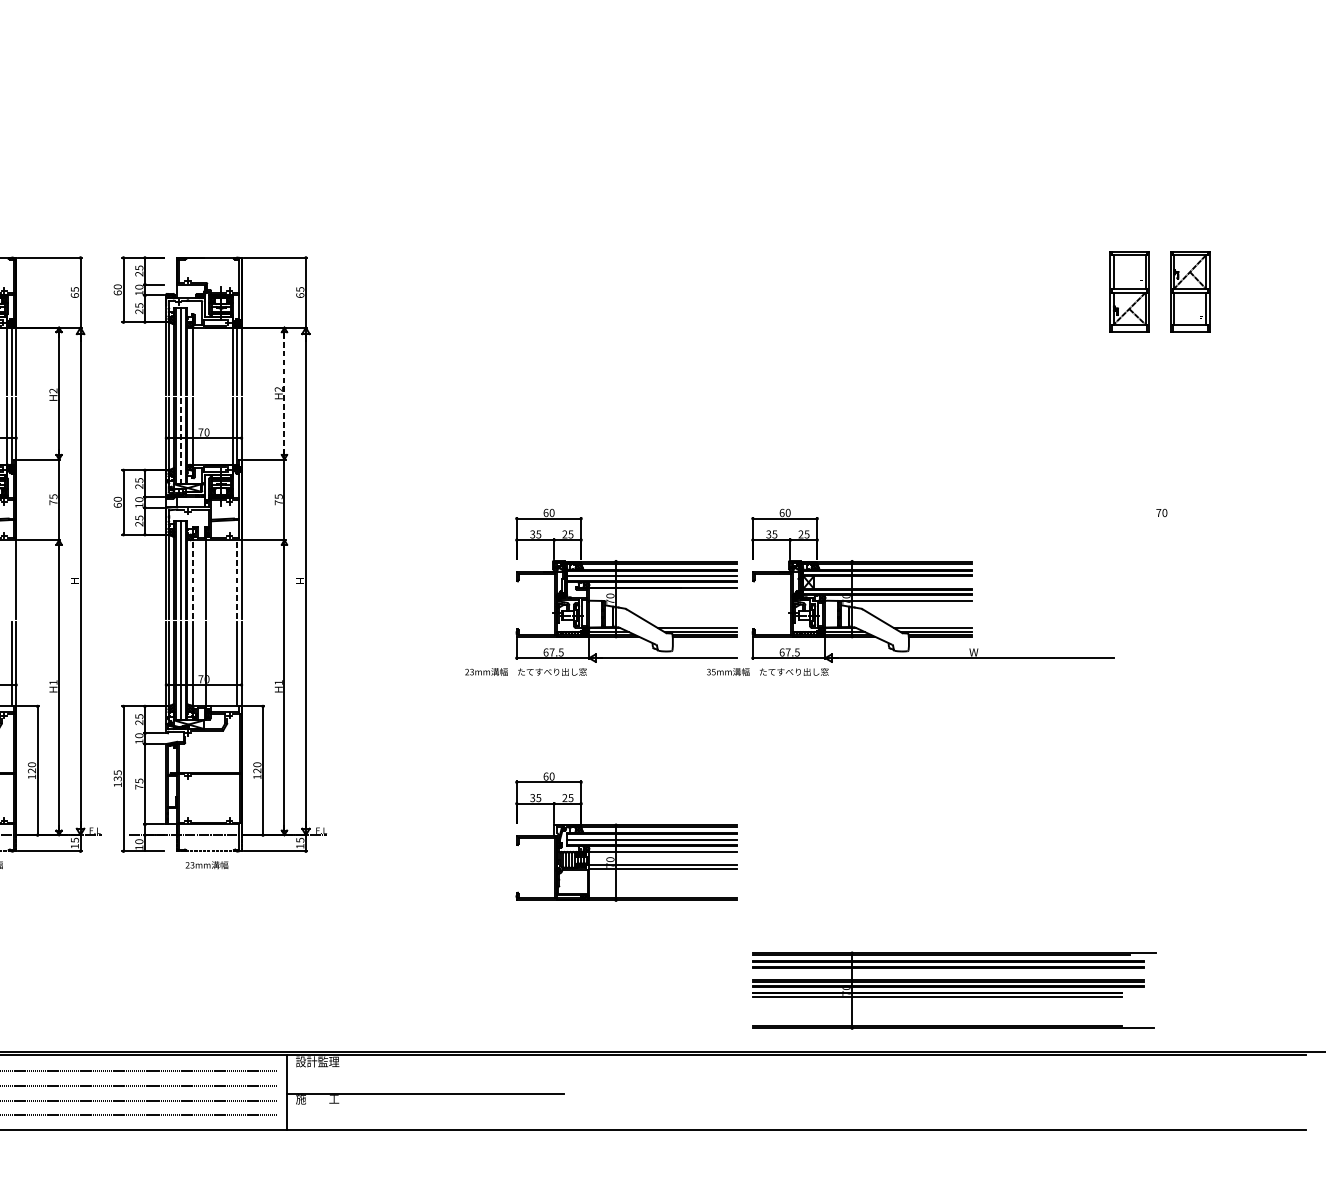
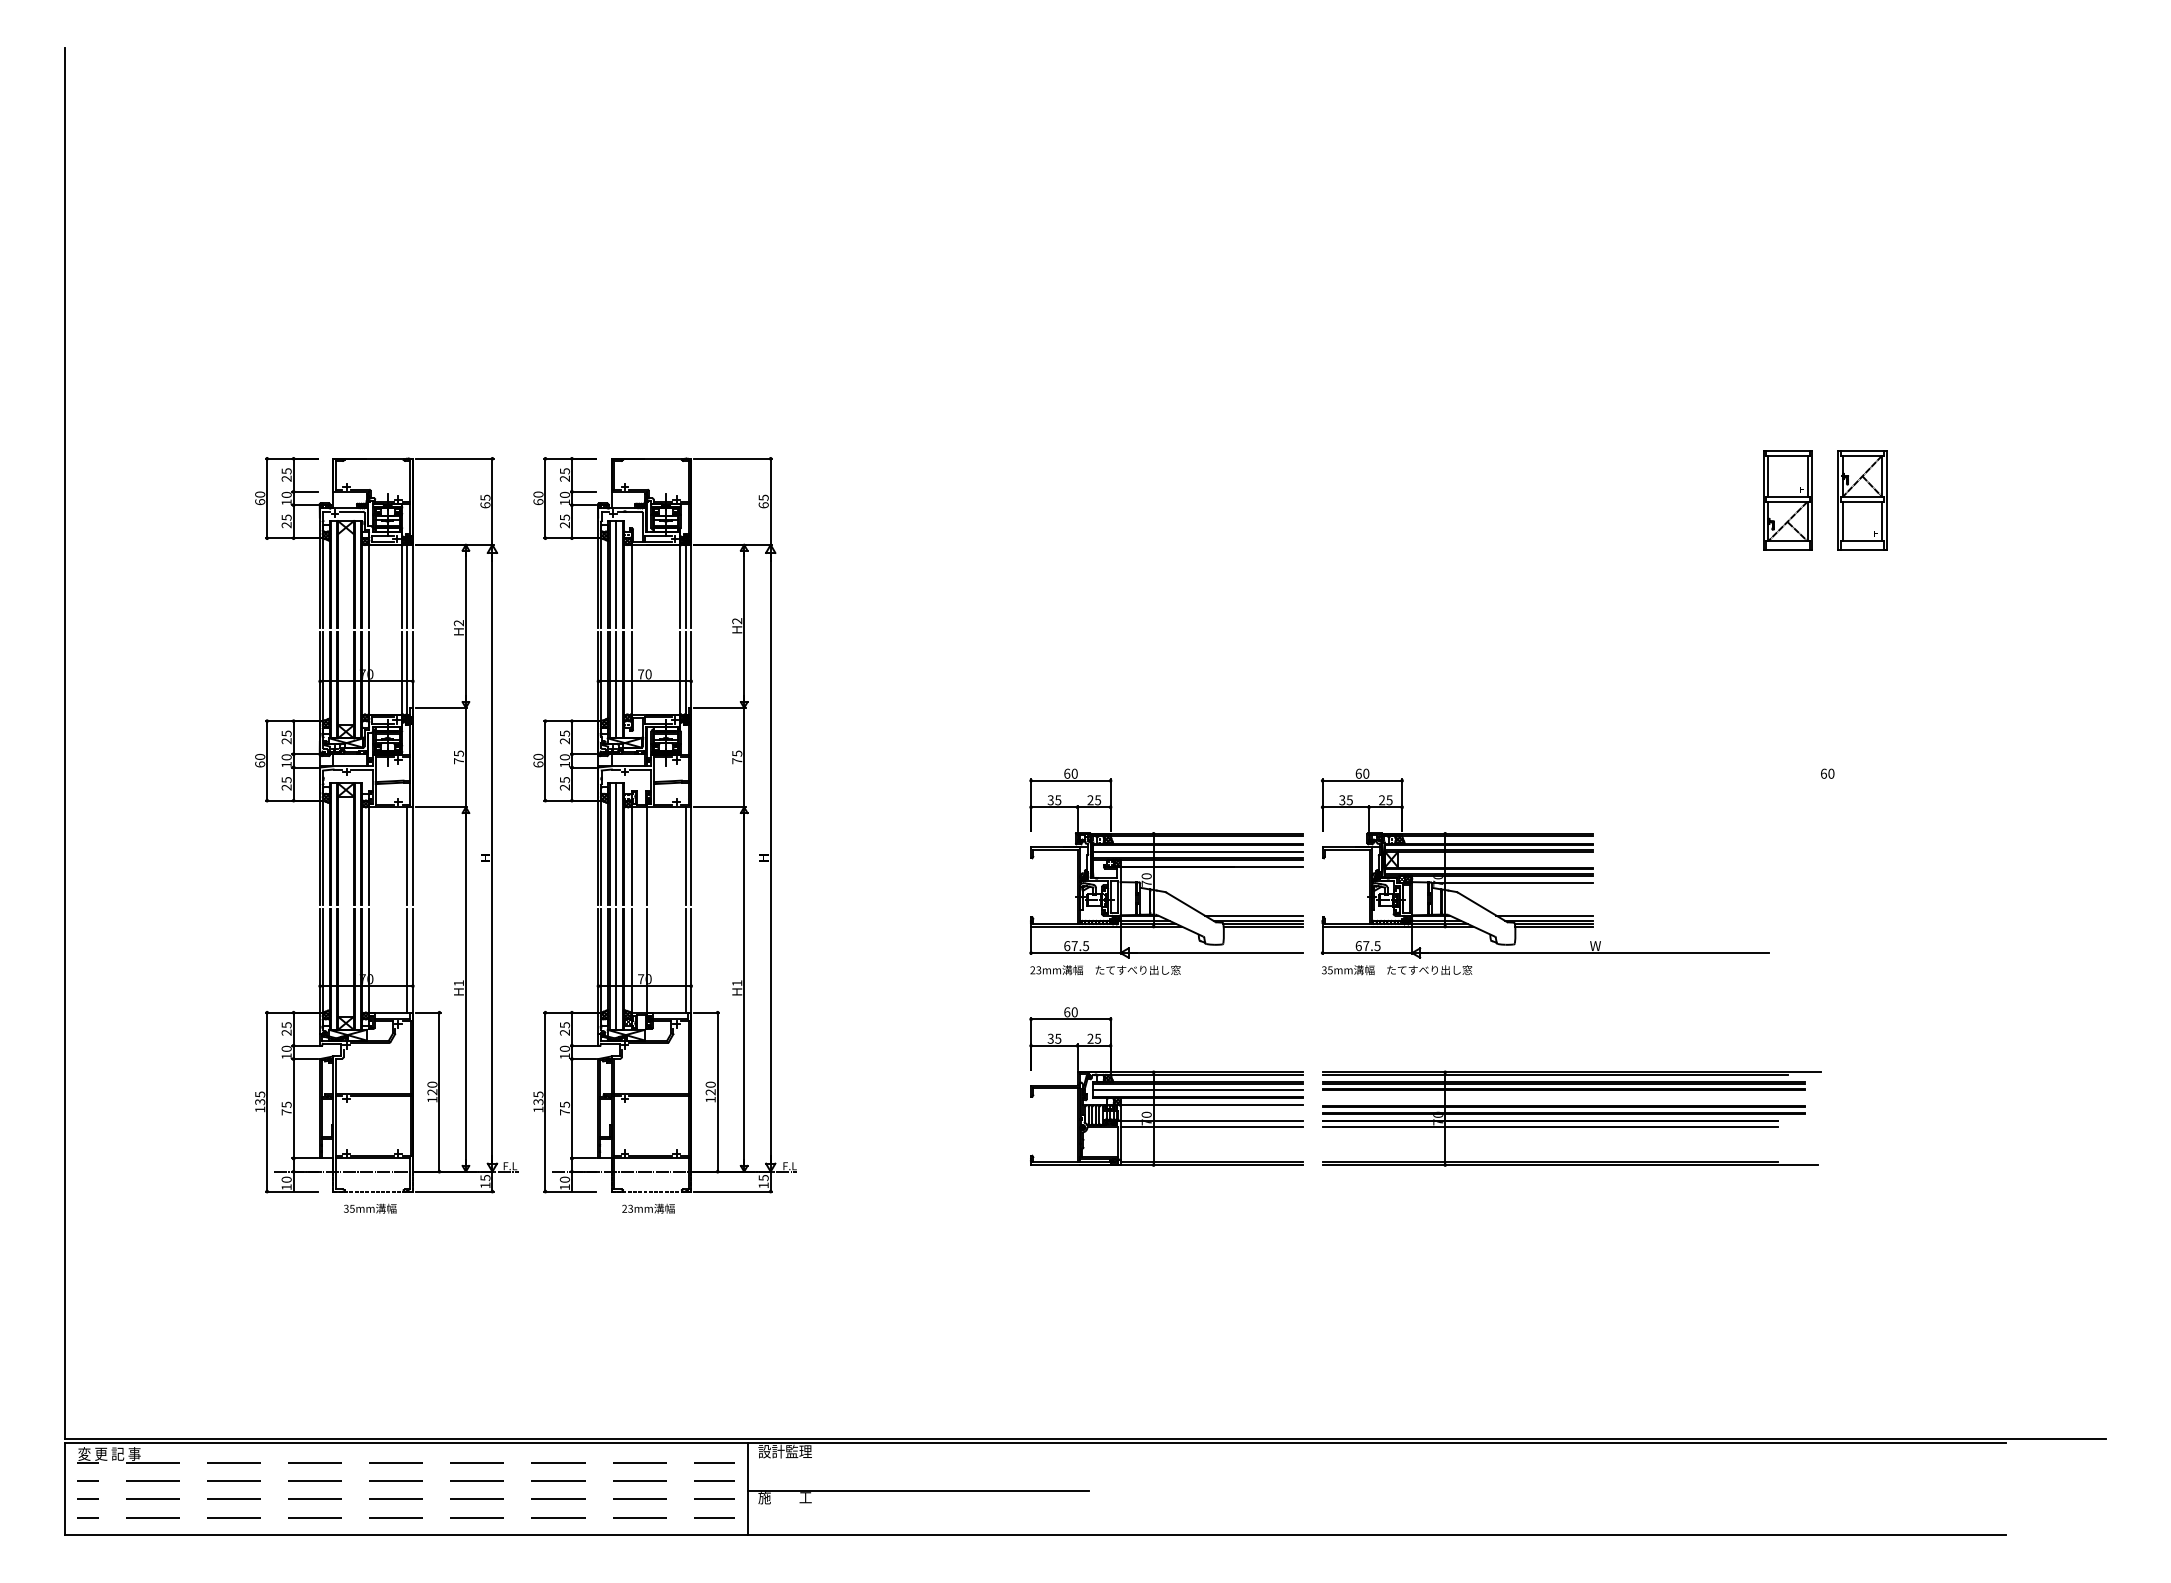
line: (284, 393) -> (744, 626), dashed -> solid
line: (181, 440) -> (616, 684), dashed -> solid
text: (1158, 512) -> (1823, 773), 70 -> 60
line: (11, 579) -> (407, 855), added
line: (193, 579) -> (631, 855), dashed -> solid
line: (236, 579) -> (685, 855), dashed -> solid
text: (526, 672) -> (1105, 970), moved
text: (768, 672) -> (1397, 970), moved
part: (626, 836) -> (1166, 1086), moved
part: (954, 990) -> (1571, 1118), moved

